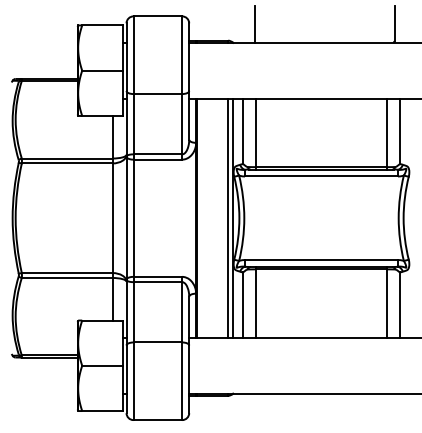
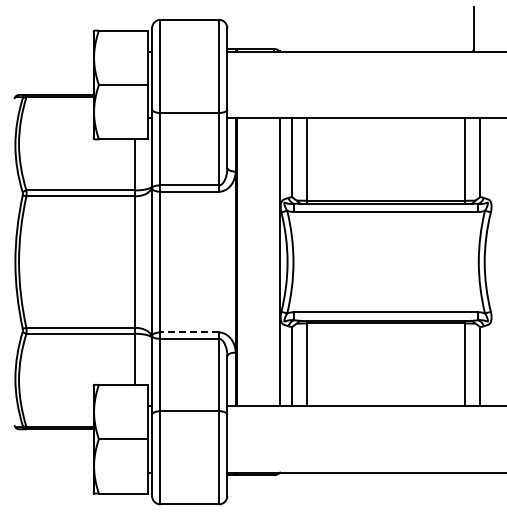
line: (255, 24) -> (306, 29), removed
line: (228, 217) -> (274, 261), removed
line: (157, 276) -> (189, 332), solid -> dashed

